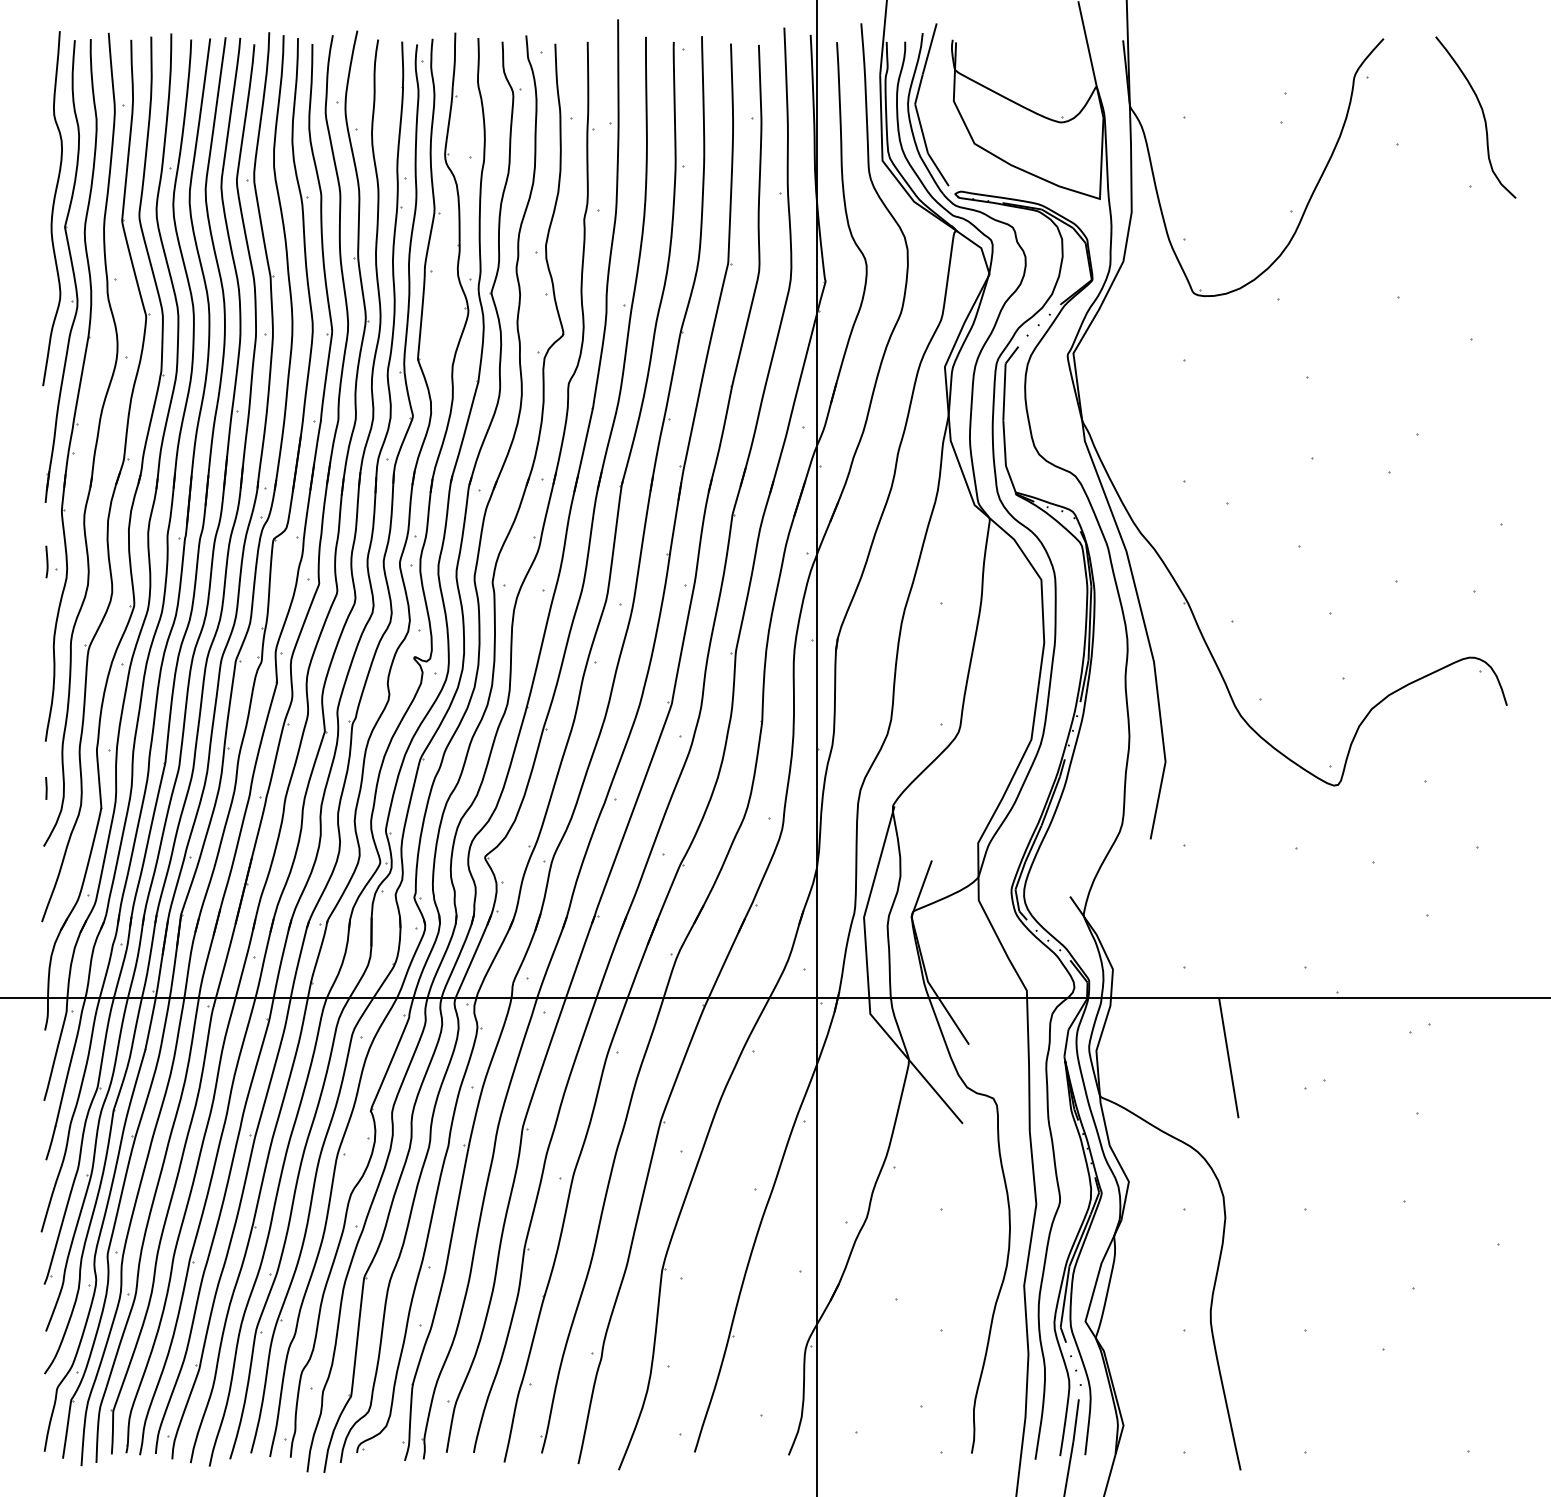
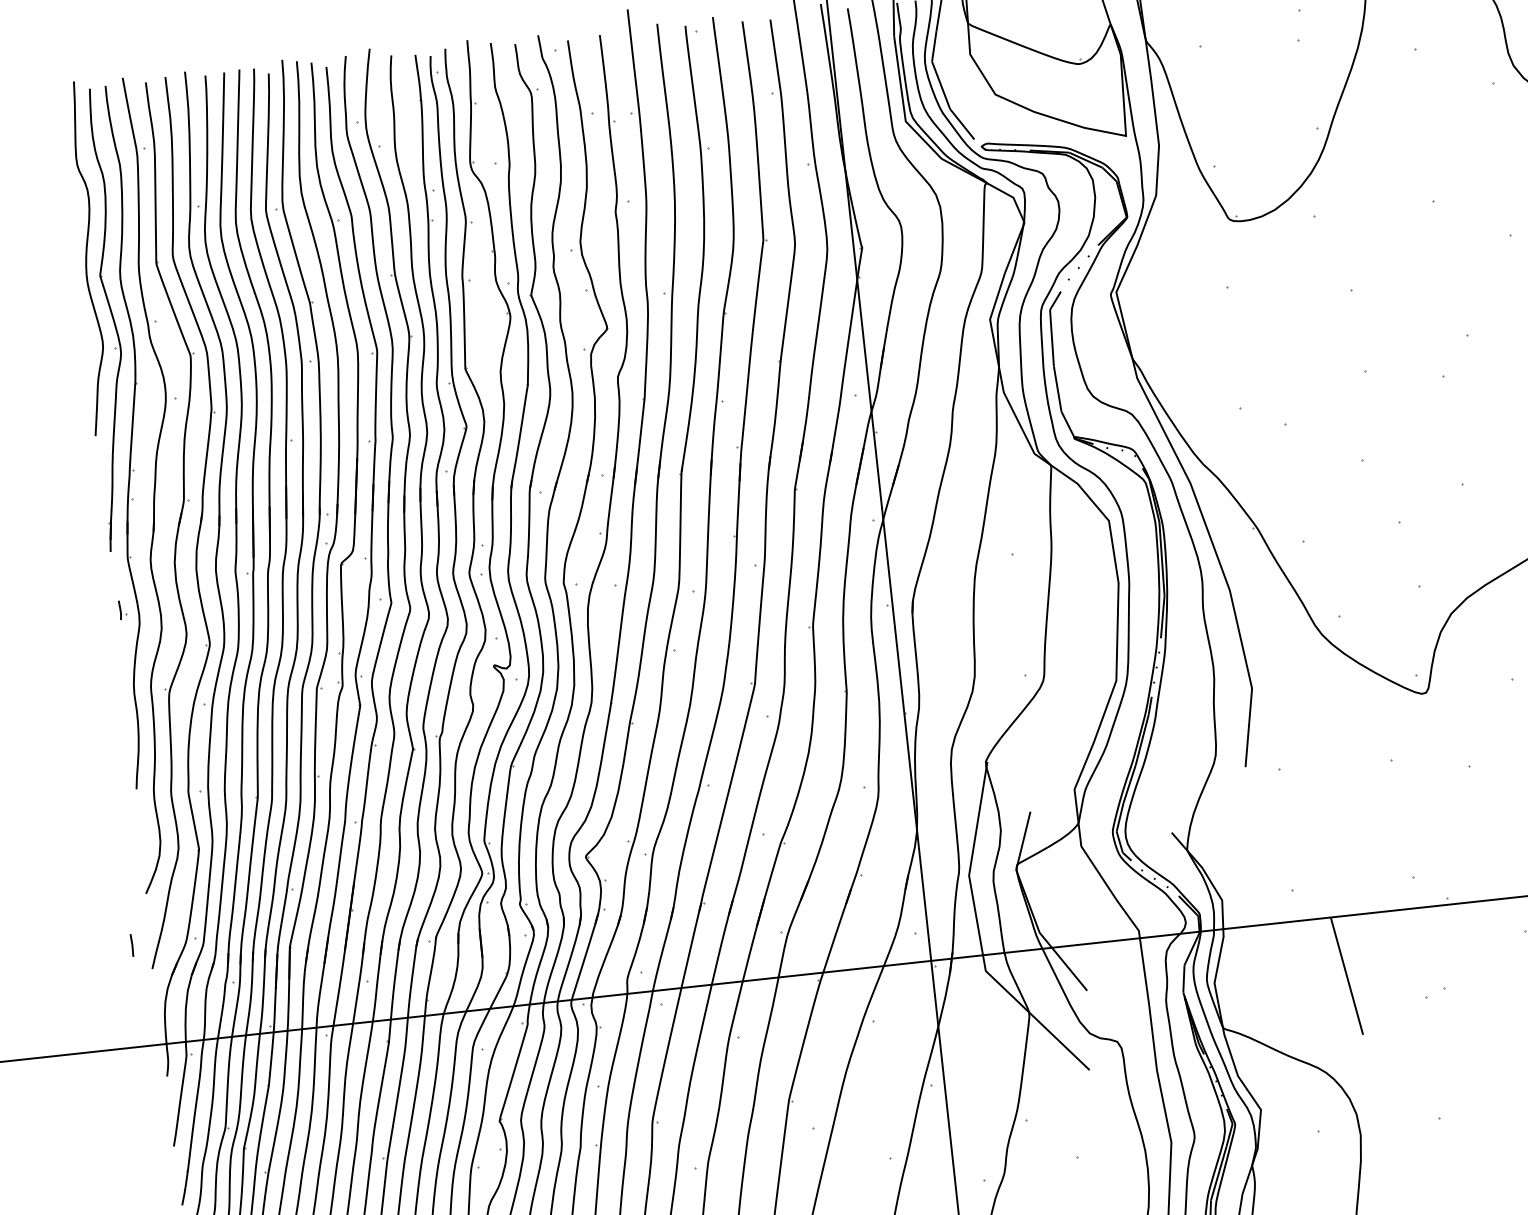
part: (51, 561) -> (122, 609), size x0.6
line: (46, 788) -> (132, 945), moved

